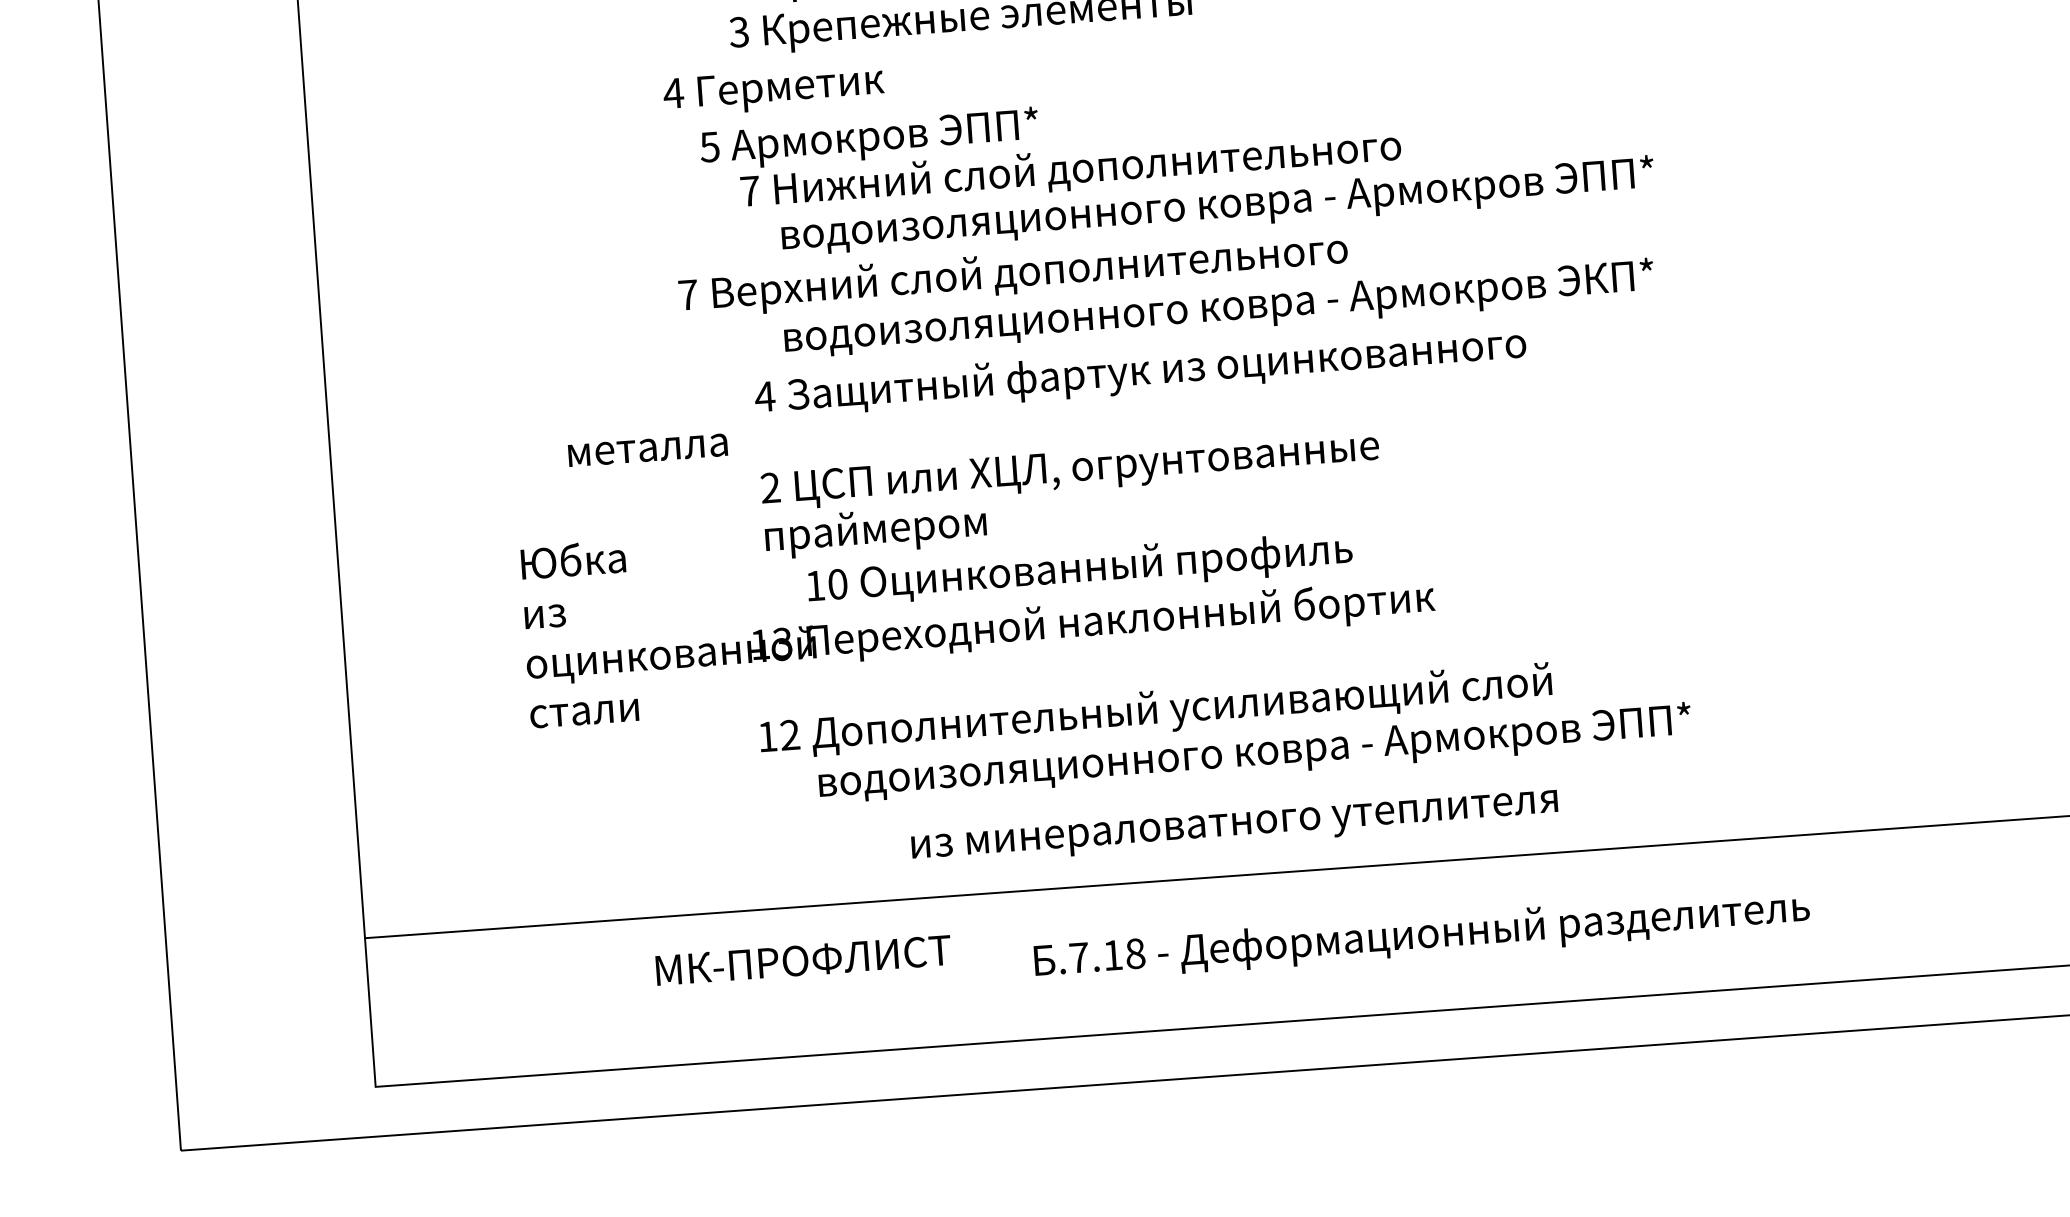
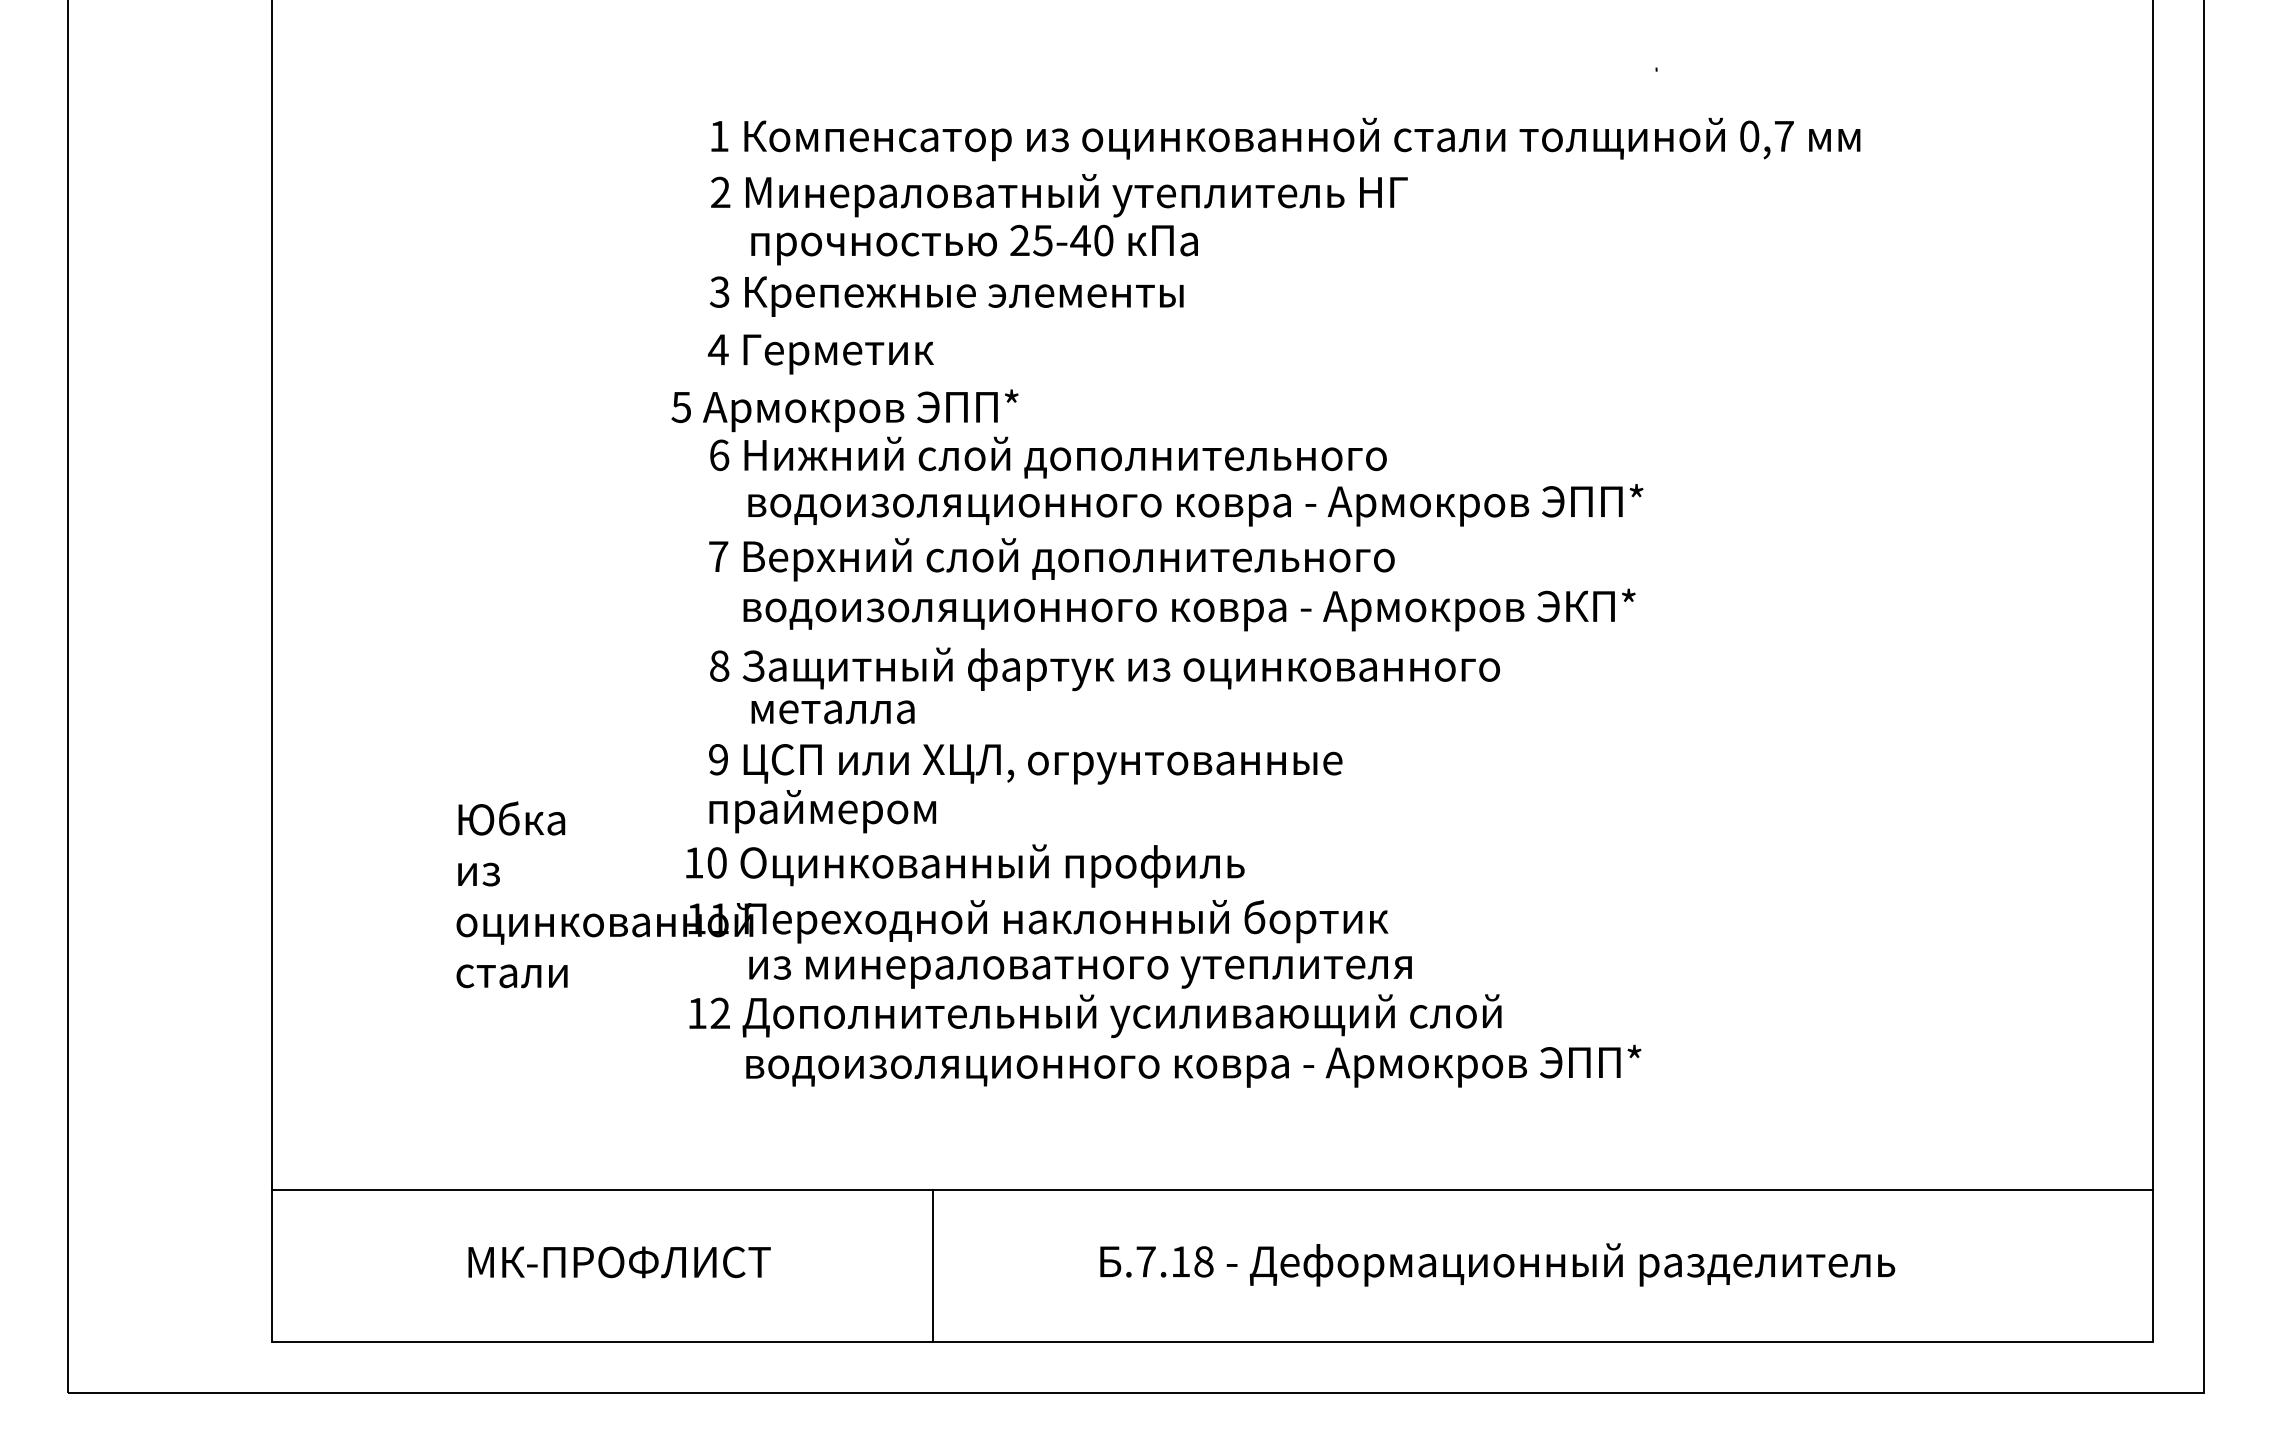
text: (773, 90) -> (820, 354), moved
text: (750, 191) -> (719, 455), 7 -> 6
text: (1012, 274) -> (1051, 559), moved
text: (765, 396) -> (719, 665), 4 -> 8
text: (647, 450) -> (832, 712), moved
text: (770, 487) -> (718, 759), 2 -> 9
text: (1080, 569) -> (965, 865), moved
text: (782, 642) -> (719, 918), 13 -> 11
text: (1234, 827) -> (1080, 971), moved
text: (1421, 935) -> (1497, 1264), moved
text: (803, 960) -> (619, 1262), moved
line: (1014, 966) -> (932, 1265), added

